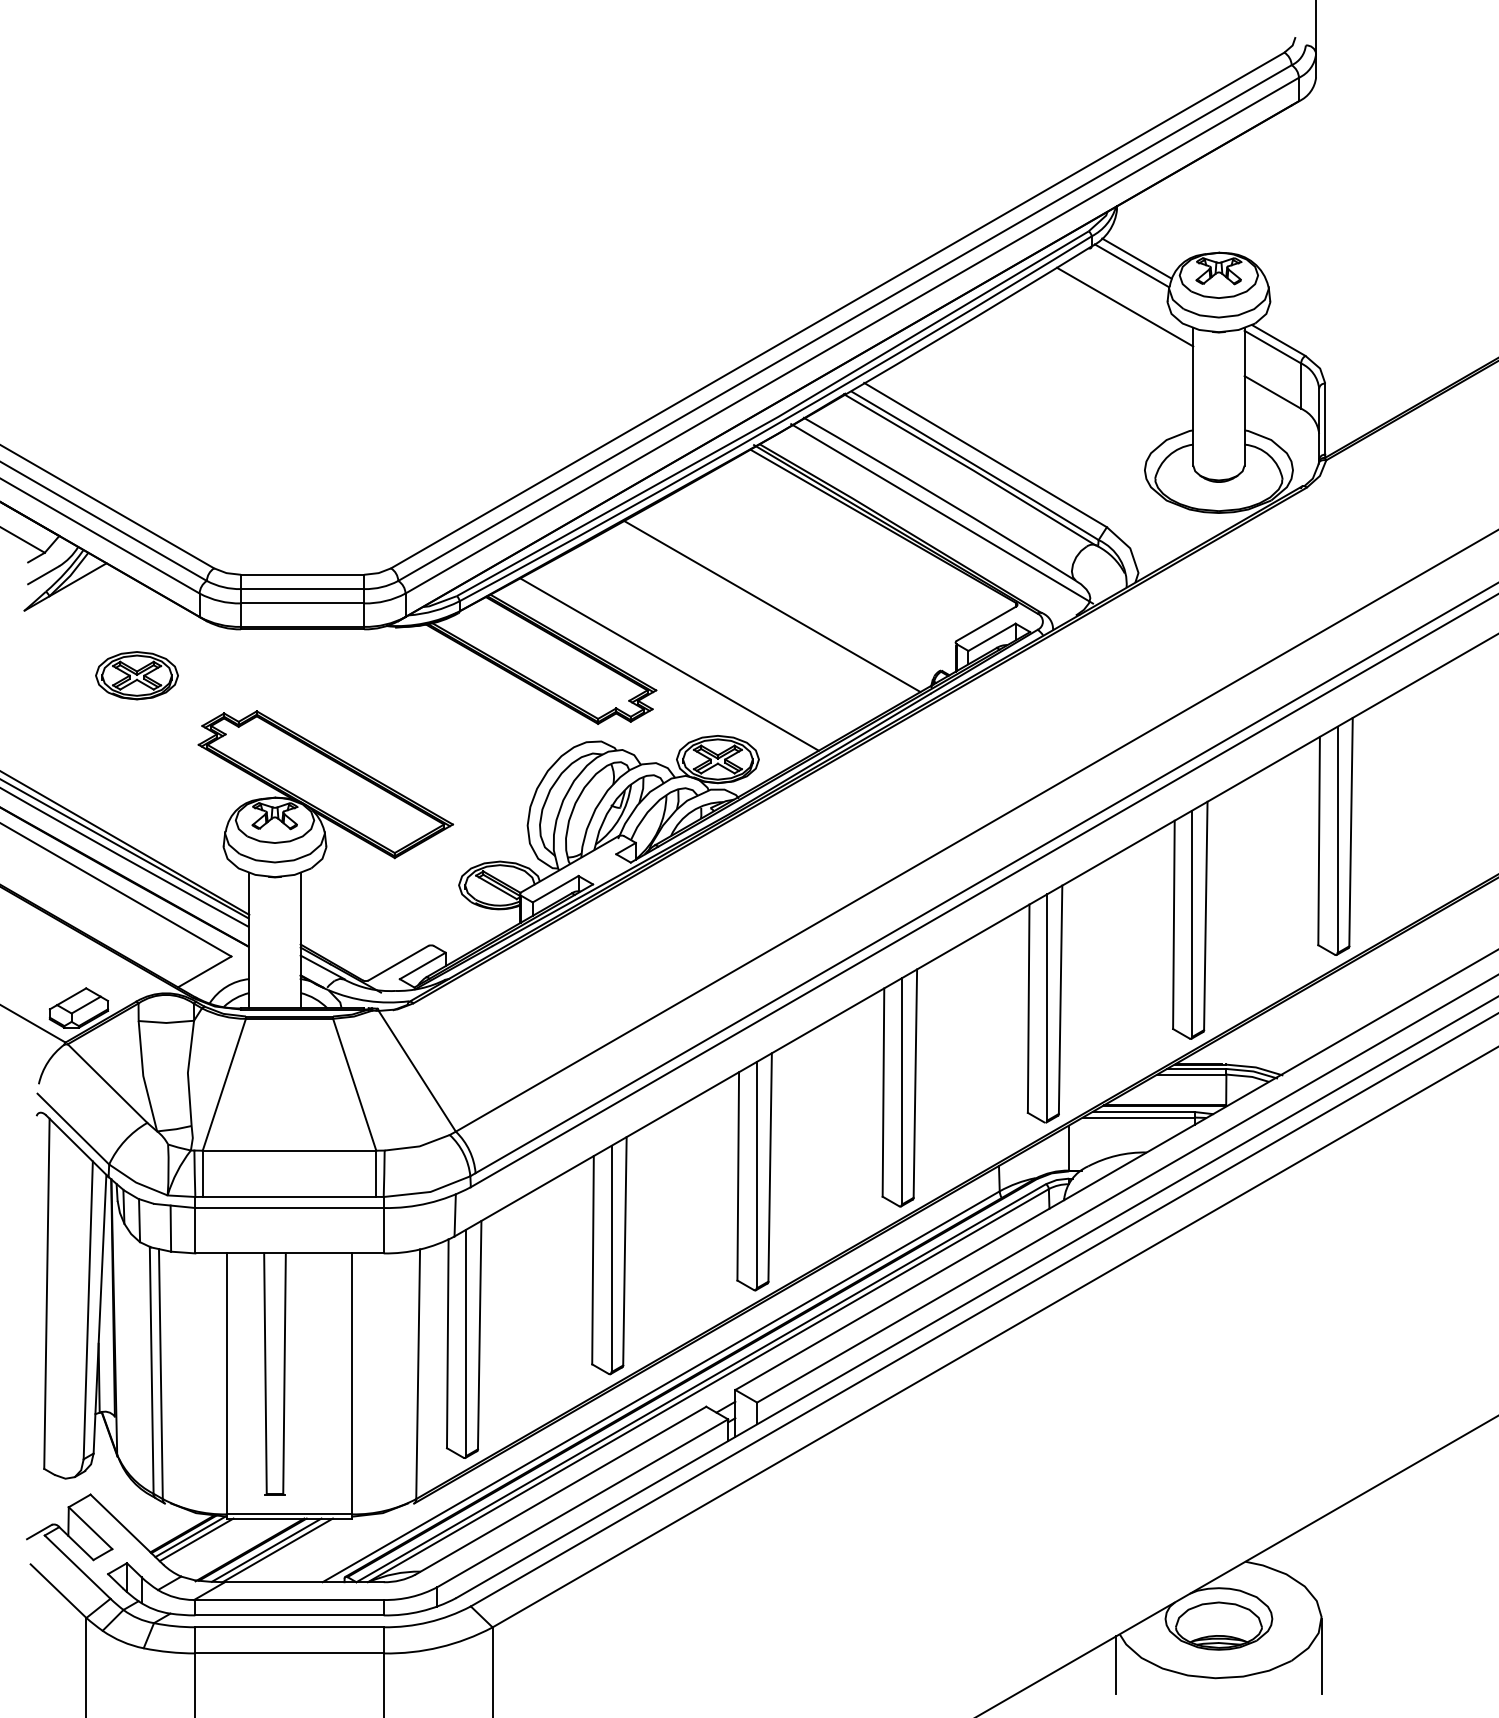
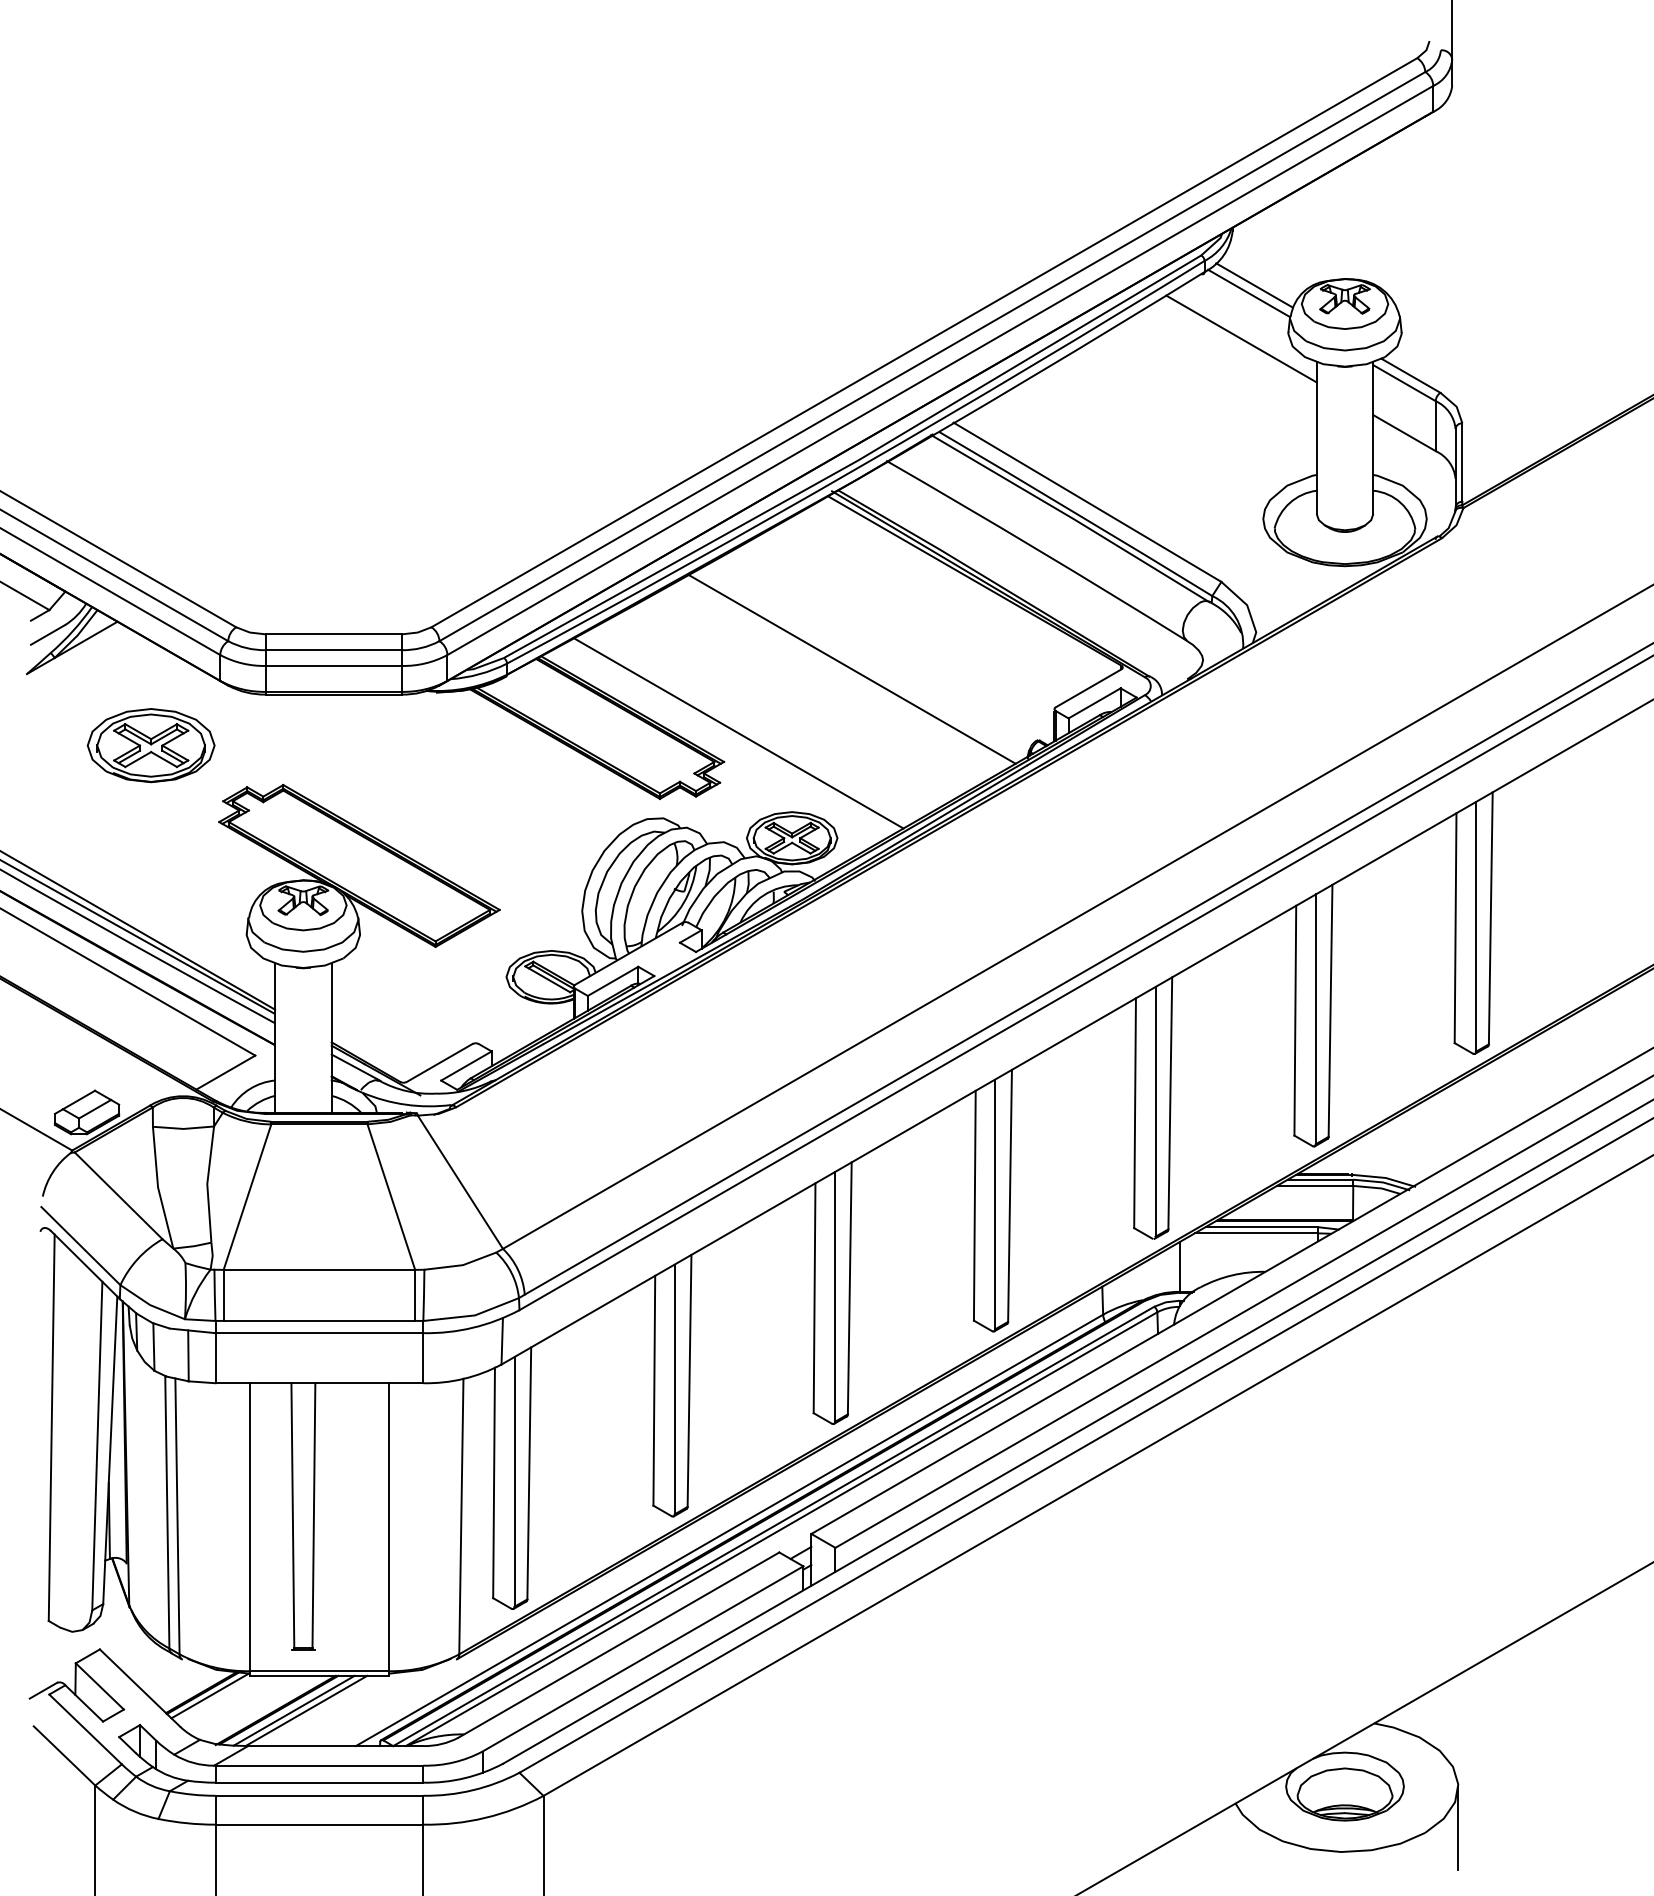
line: (942, 513) -> (1039, 566), removed
part: (136, 675) -> (150, 745), size x1.4
line: (196, 1539) -> (216, 1698), removed
line: (1116, 1665) -> (1231, 1837), removed

